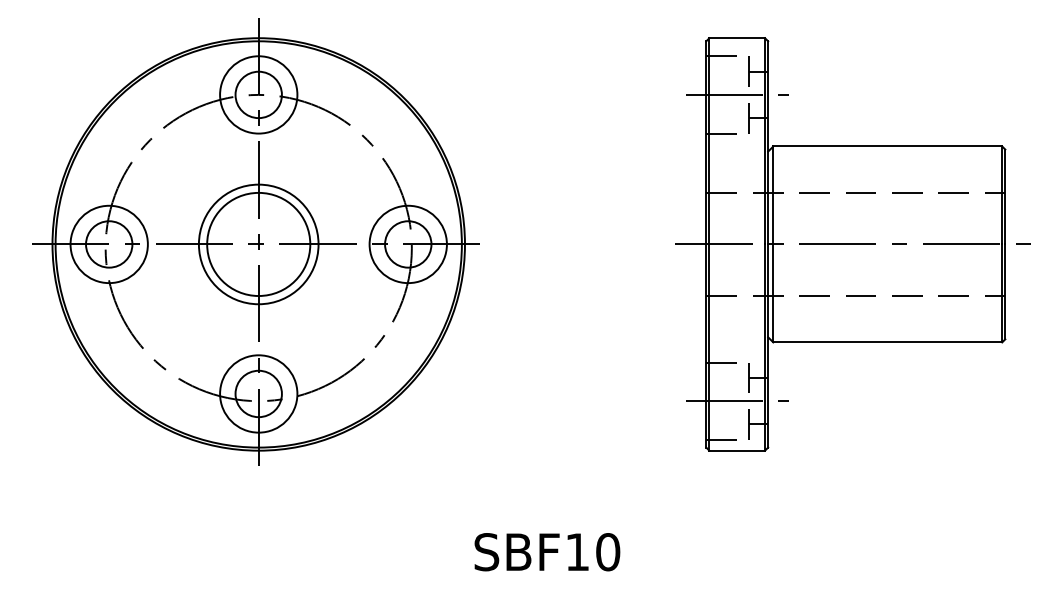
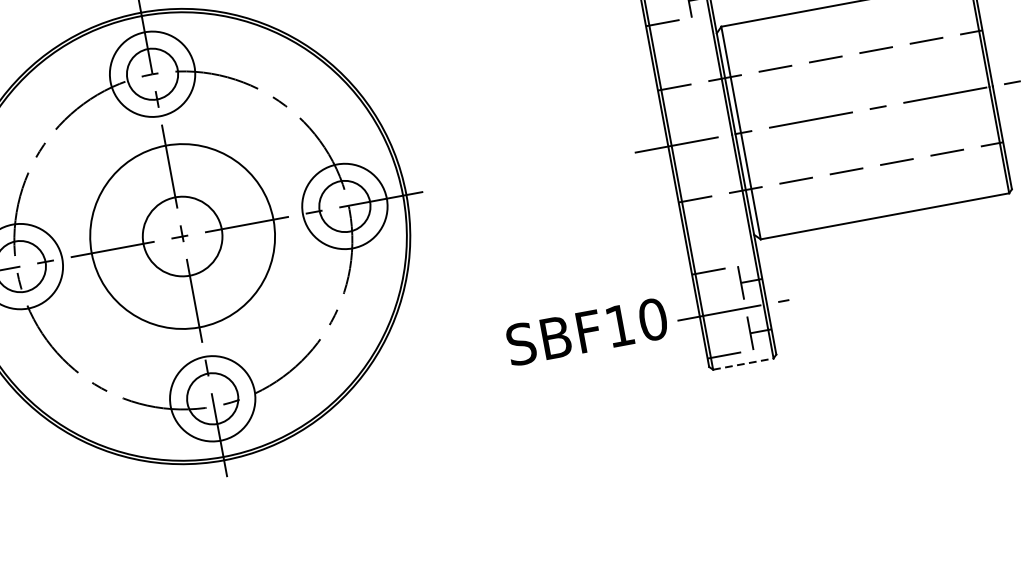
circle: (258, 244) -> (182, 236), size x0.7
circle: (258, 244) -> (182, 236), size x1.4
line: (737, 450) -> (743, 363), solid -> dashed
text: (547, 552) -> (587, 332), moved

